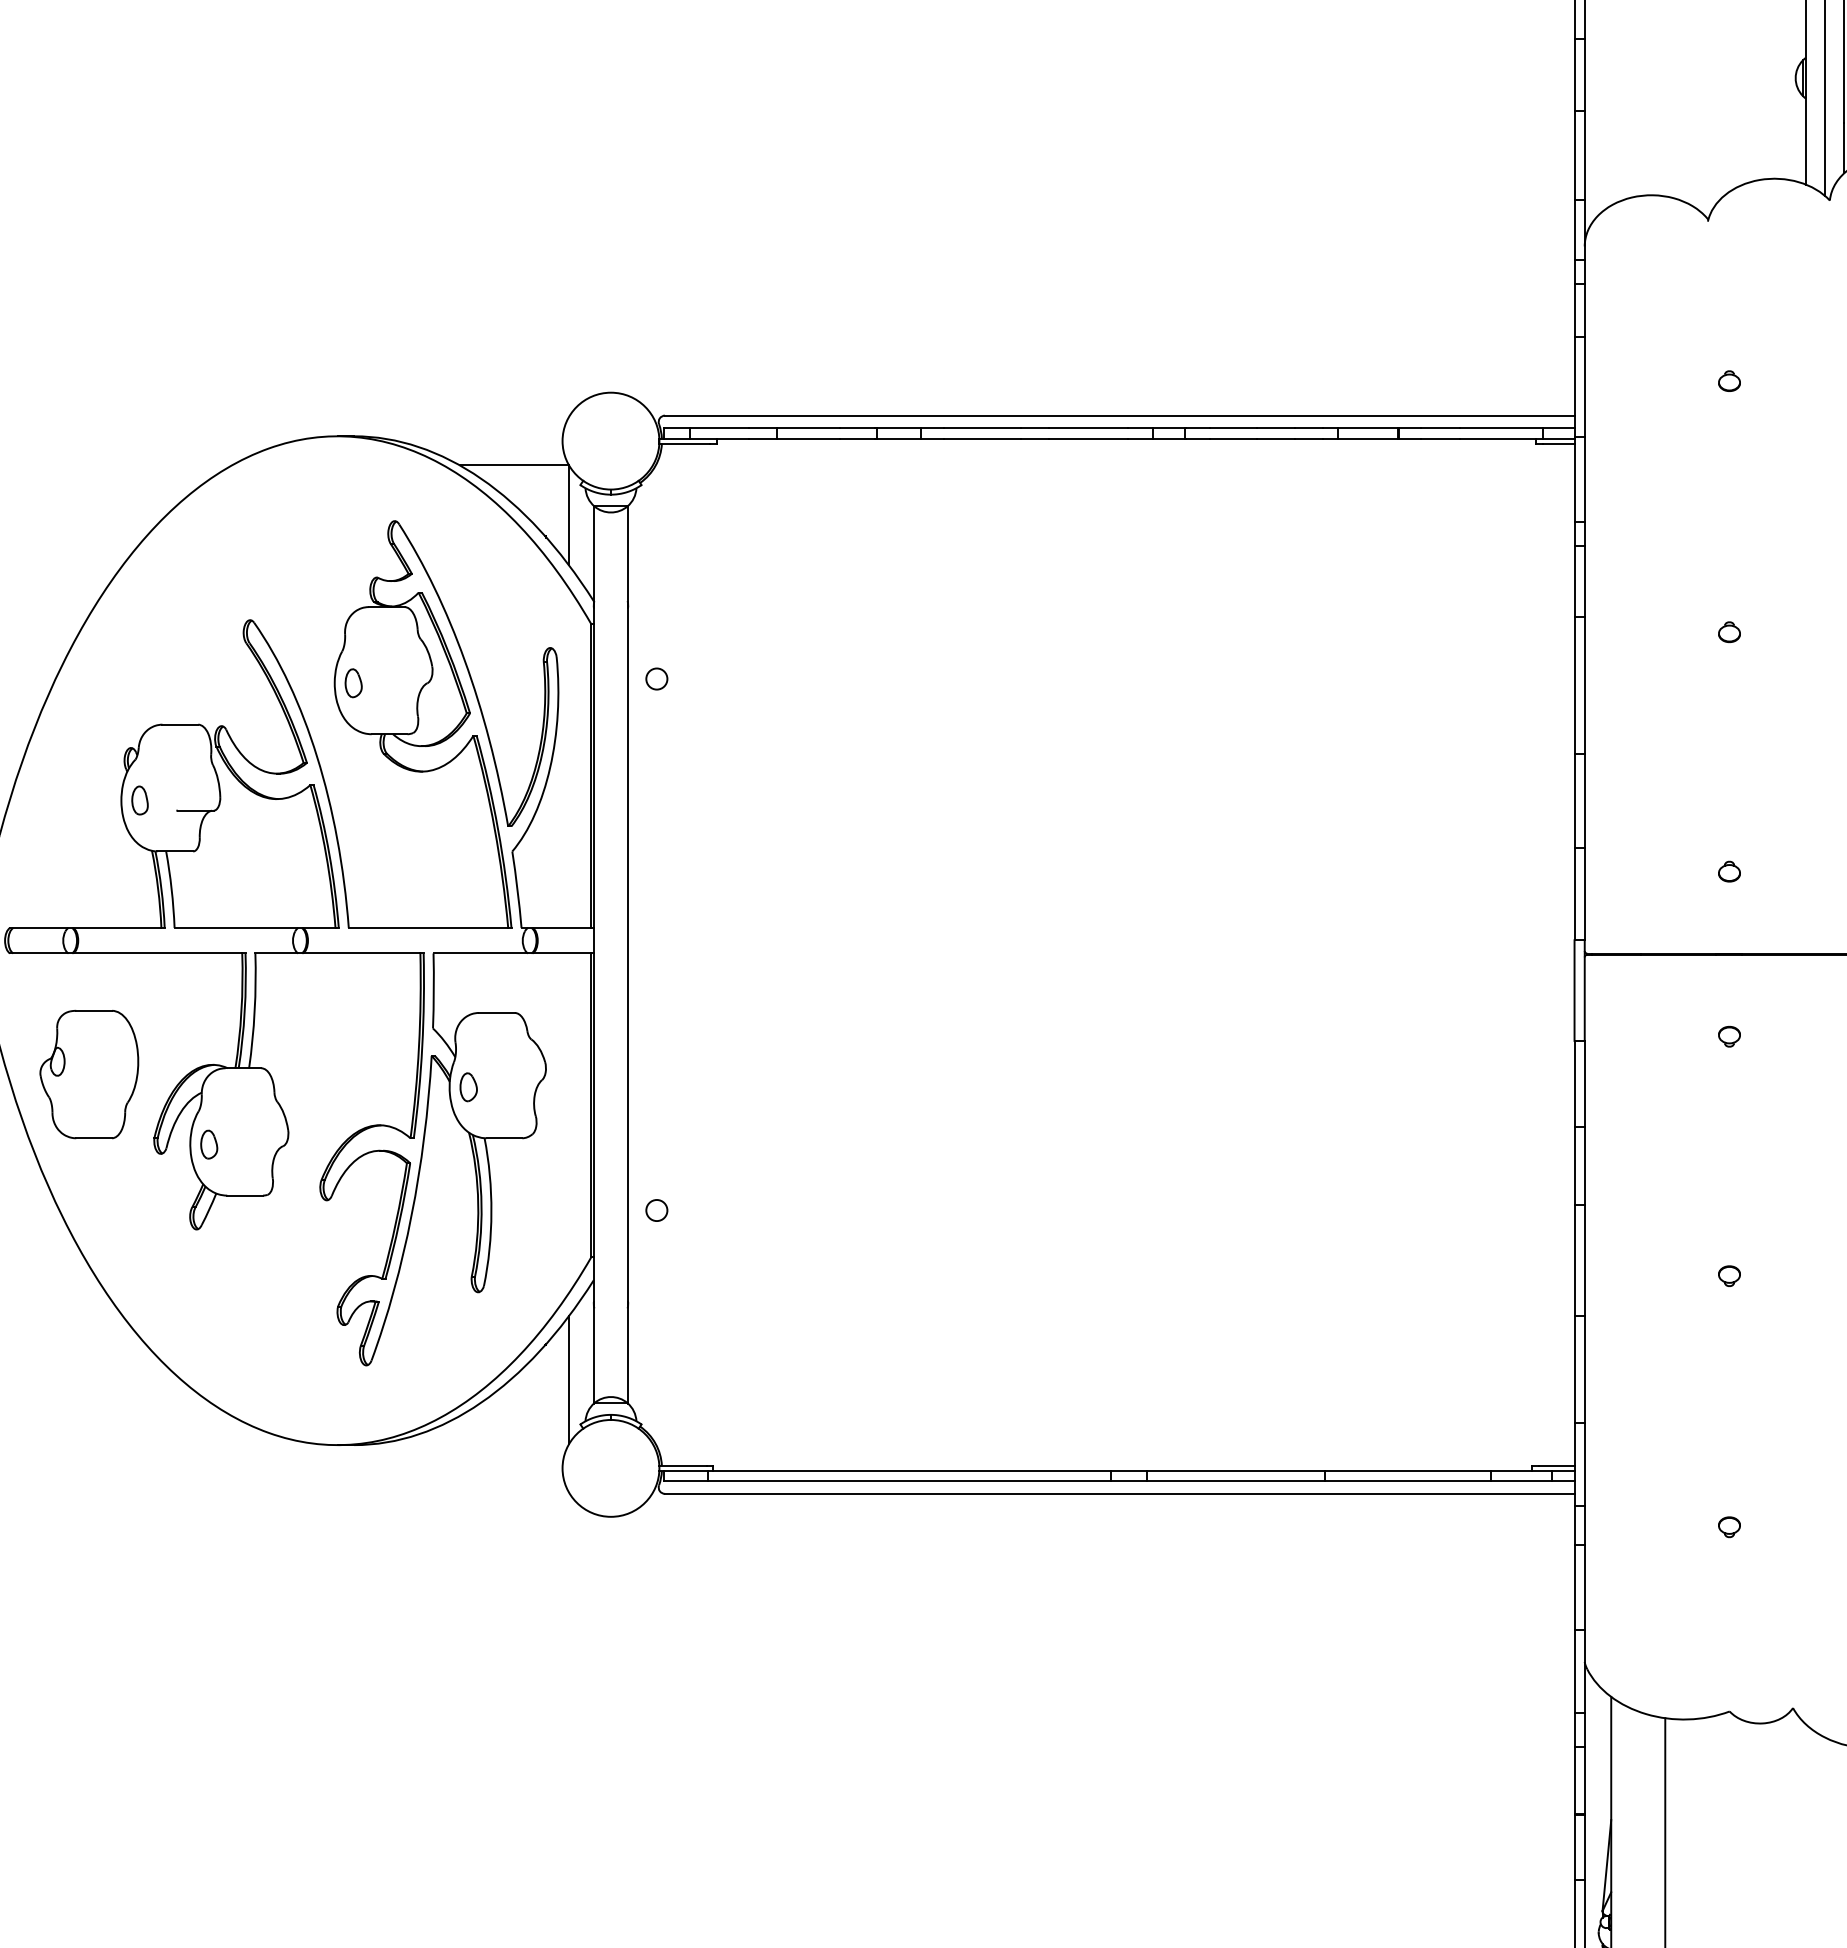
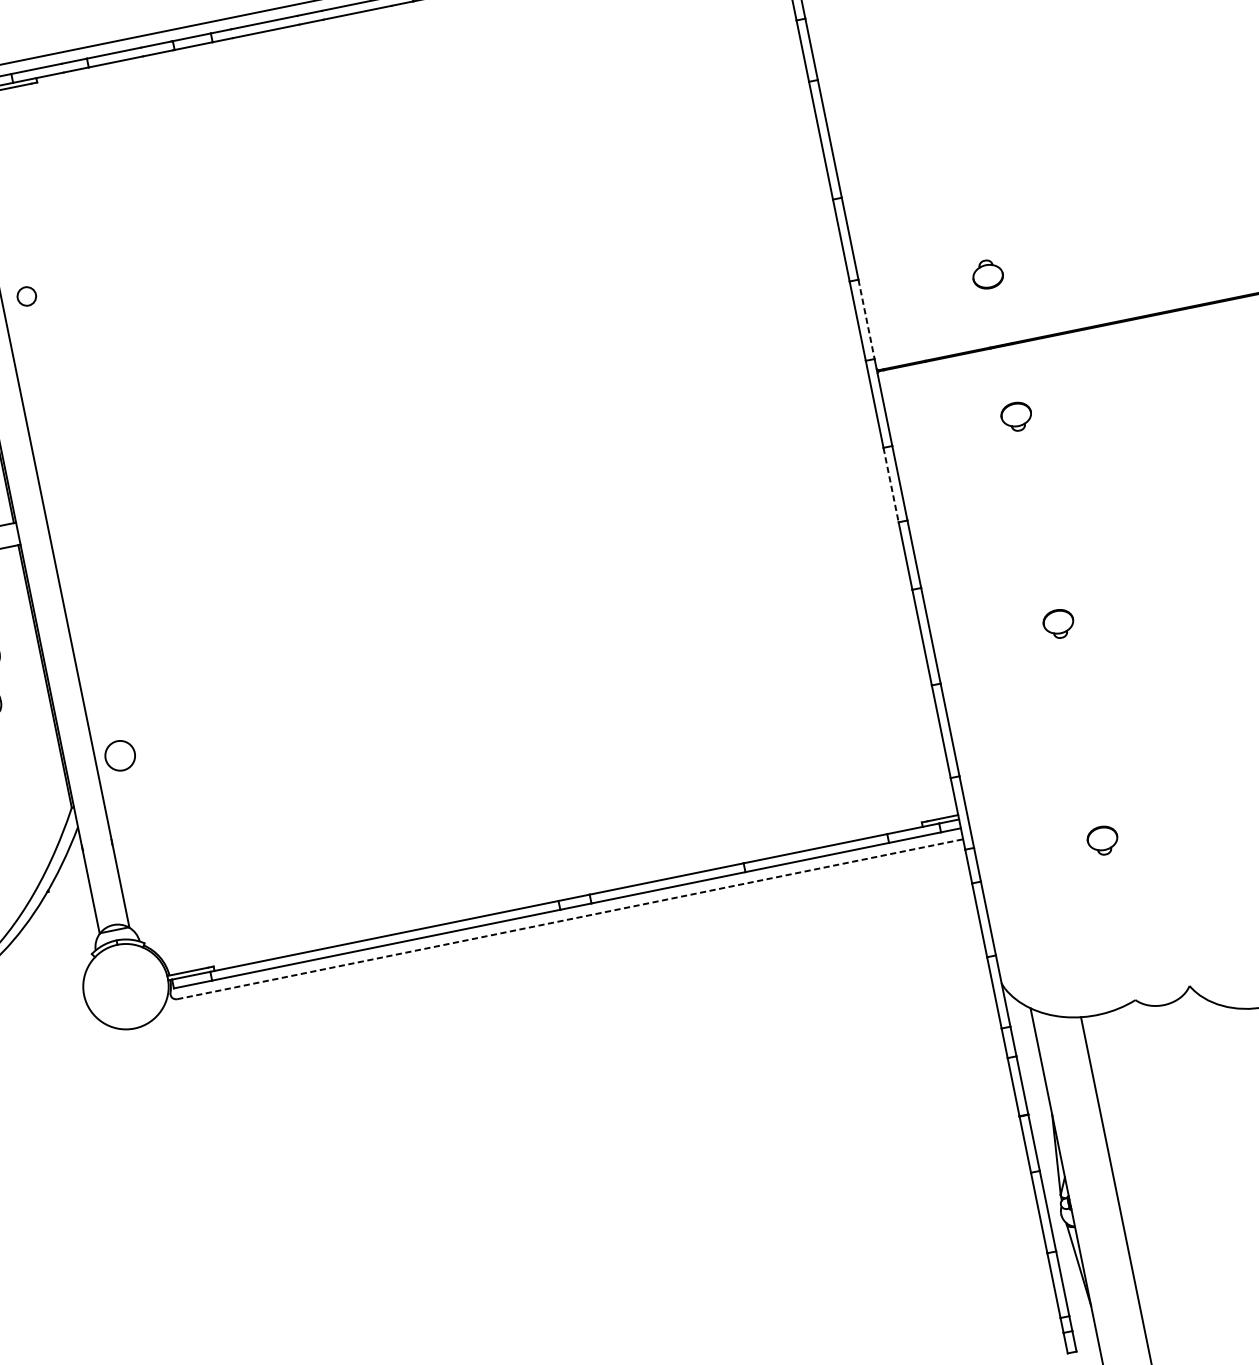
part: (1729, 632) -> (945, 67), removed
part: (1729, 871) -> (987, 274), size x1.6
line: (1584, 894) -> (866, 319), solid -> dashed
part: (1729, 1036) -> (1016, 416), size x1.6
line: (1574, 1084) -> (891, 485), solid -> dashed
circle: (656, 1210) -> (119, 755), size x1.6
part: (1729, 1275) -> (1058, 623), size x1.6
line: (568, 1380) -> (73, 918), removed
line: (1119, 1493) -> (569, 918), solid -> dashed
part: (1729, 1527) -> (1102, 841), size x1.6

